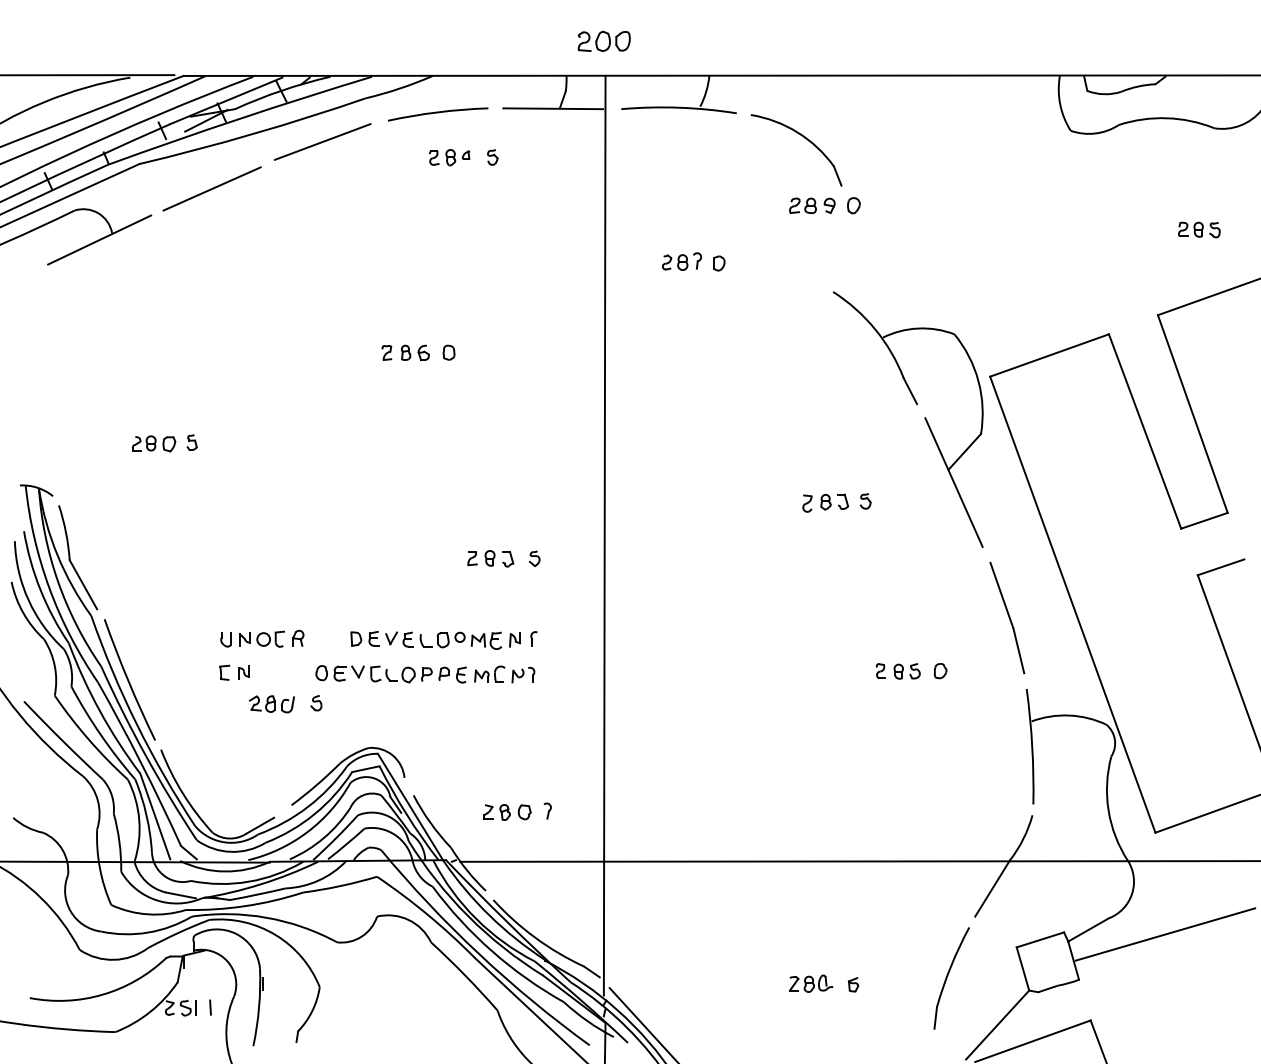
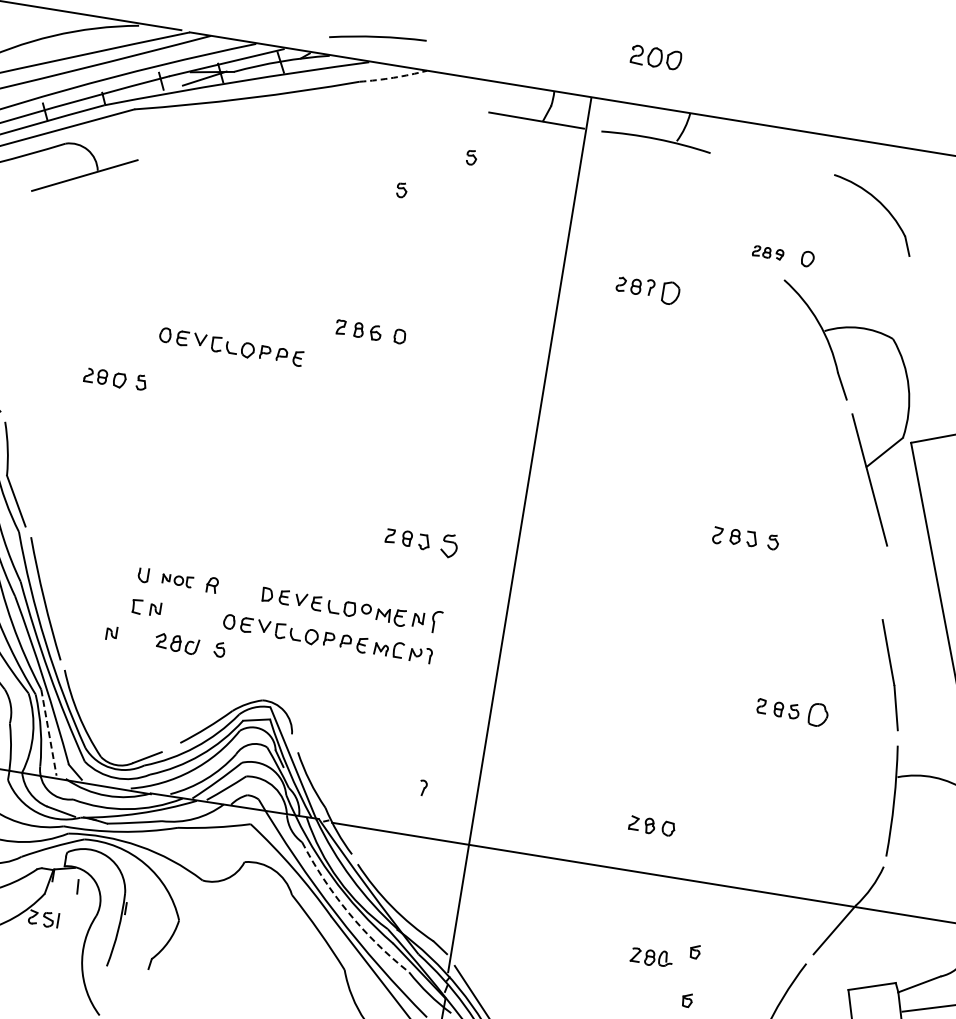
part: (603, 41) -> (655, 57), moved
arc: (399, 88) -> (393, 77), solid -> dashed
arc: (437, 113) -> (377, 37), moved
part: (805, 139) -> (882, 206), moved
line: (322, 141) -> (312, 116), removed
part: (449, 157) -> (430, 150), removed
line: (211, 188) -> (199, 143), removed
part: (426, 202) -> (401, 190), added
part: (812, 205) -> (768, 252), size x0.7
part: (719, 263) -> (671, 293), size x1.6
part: (277, 391) -> (230, 347), added
part: (916, 405) -> (845, 400), moved
part: (534, 558) -> (449, 545), size x1.6
part: (261, 638) -> (177, 579), size x0.7
part: (533, 638) -> (436, 621), size x1.6
part: (940, 671) -> (818, 715), size x1.6
part: (202, 704) -> (111, 633), added
part: (507, 812) -> (652, 826), moved
line: (155, 817) -> (48, 733), solid -> dashed
part: (853, 933) -> (695, 951), added
arc: (492, 951) -> (348, 913), solid -> dashed
part: (810, 983) -> (651, 957), moved
line: (210, 1007) -> (77, 886), moved

